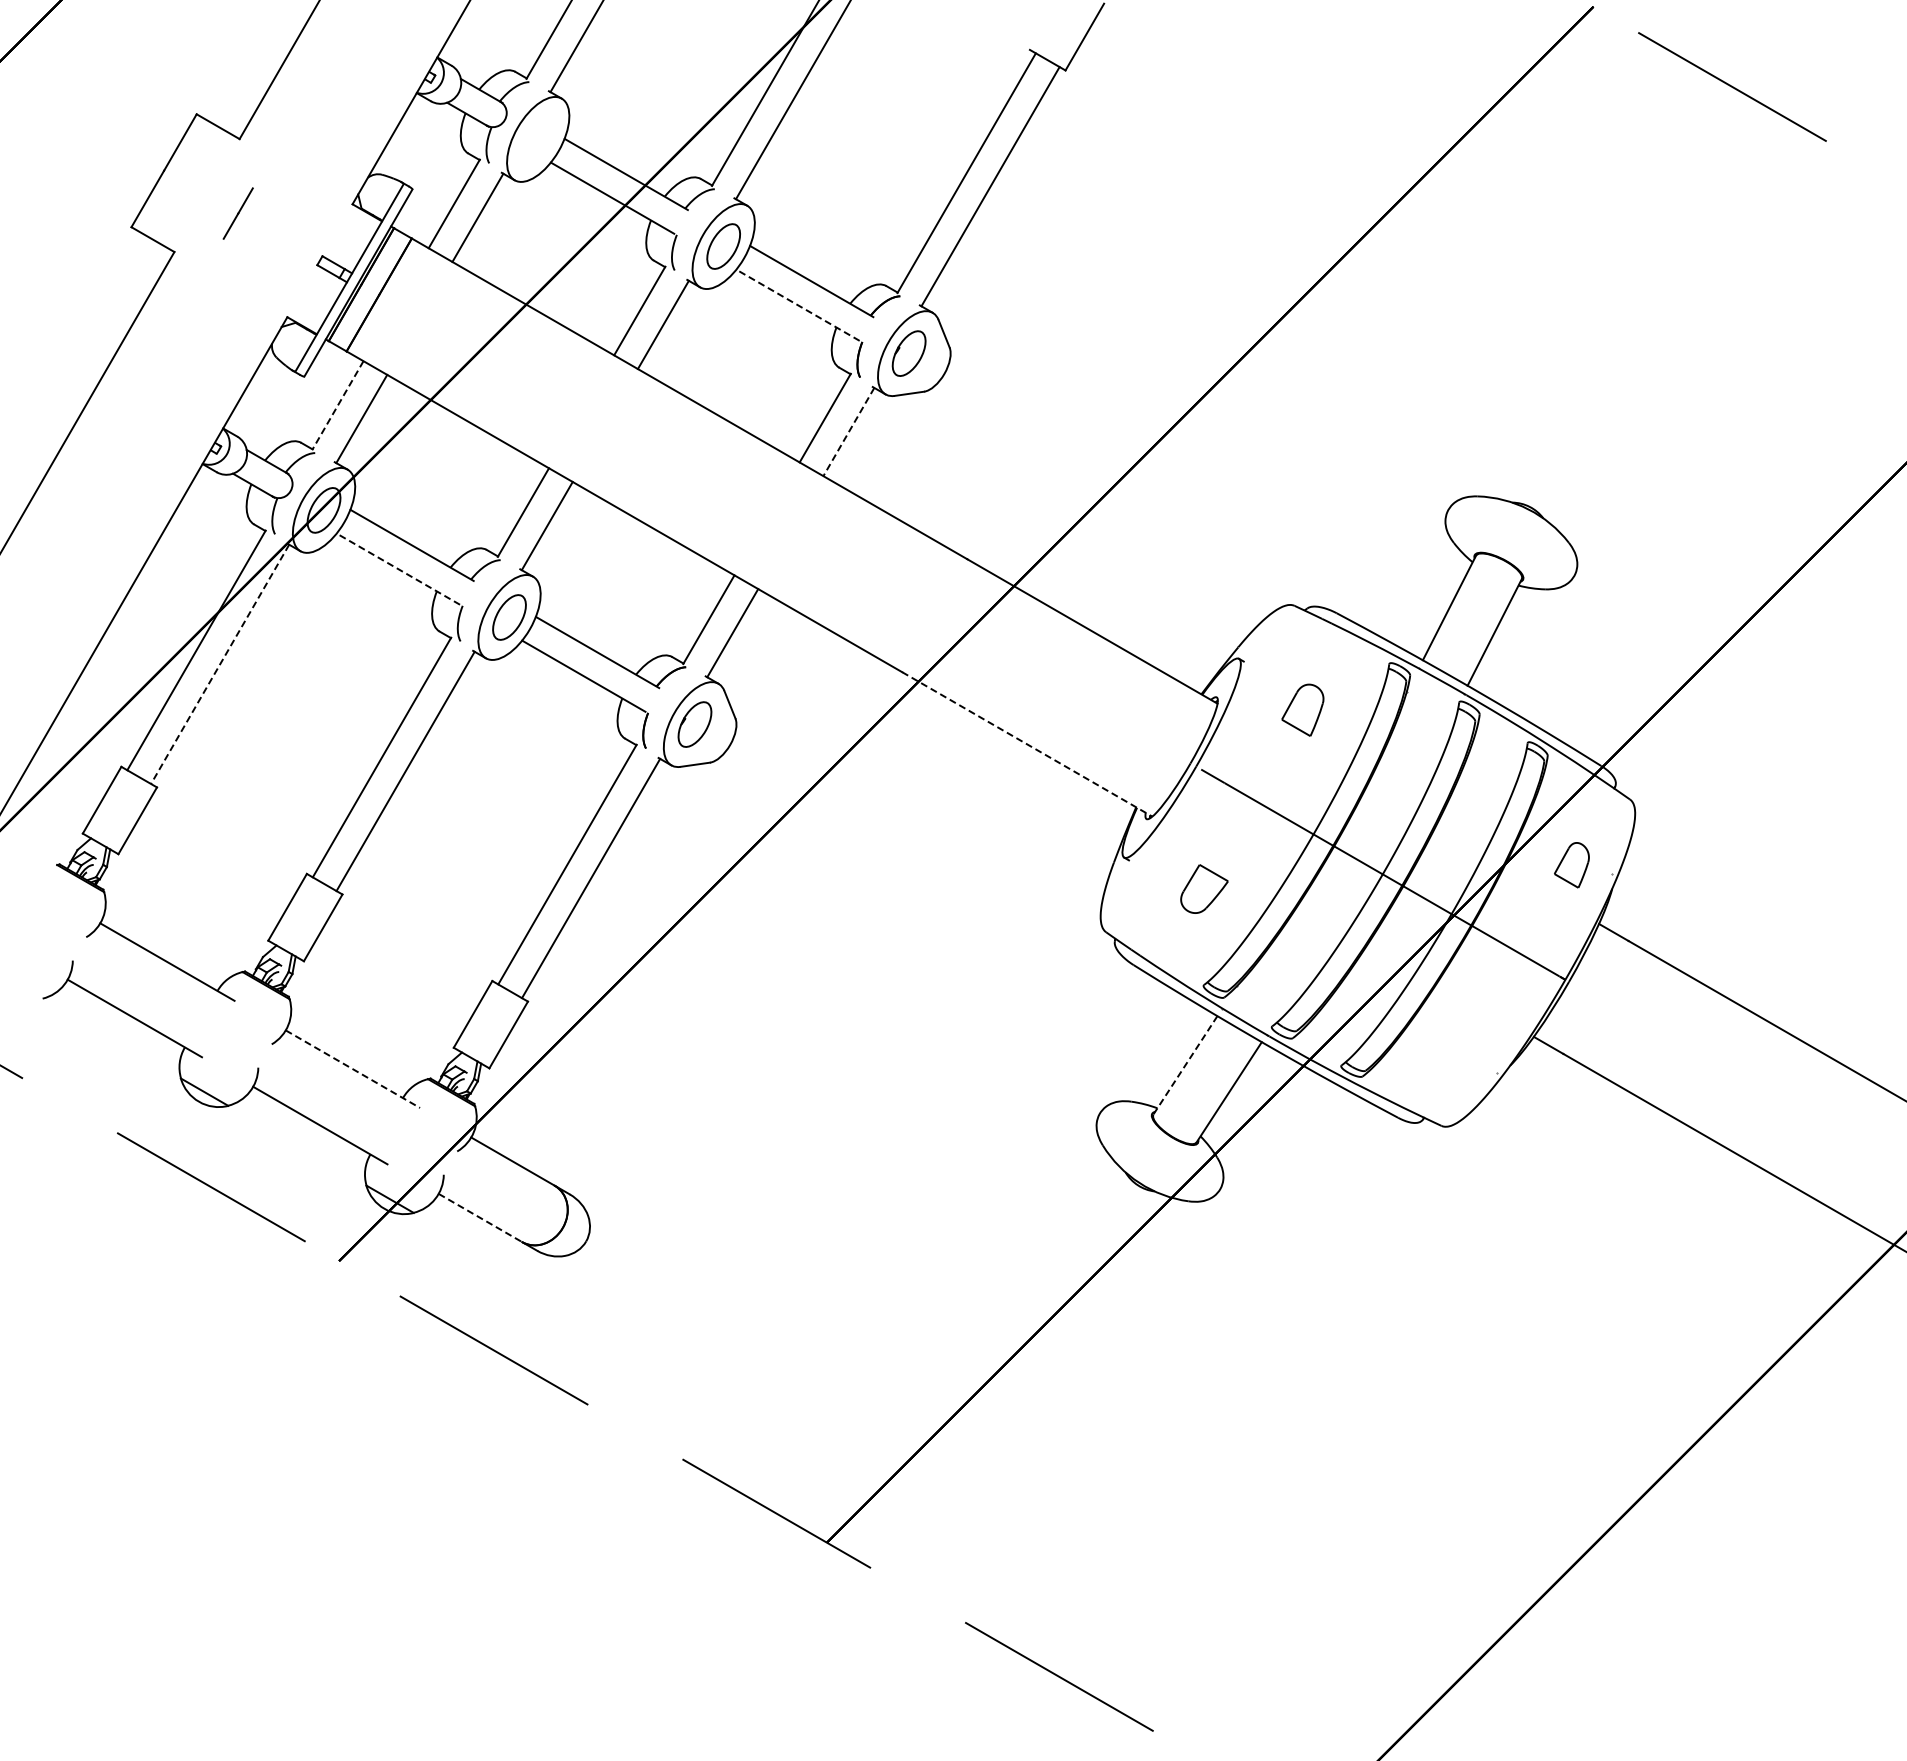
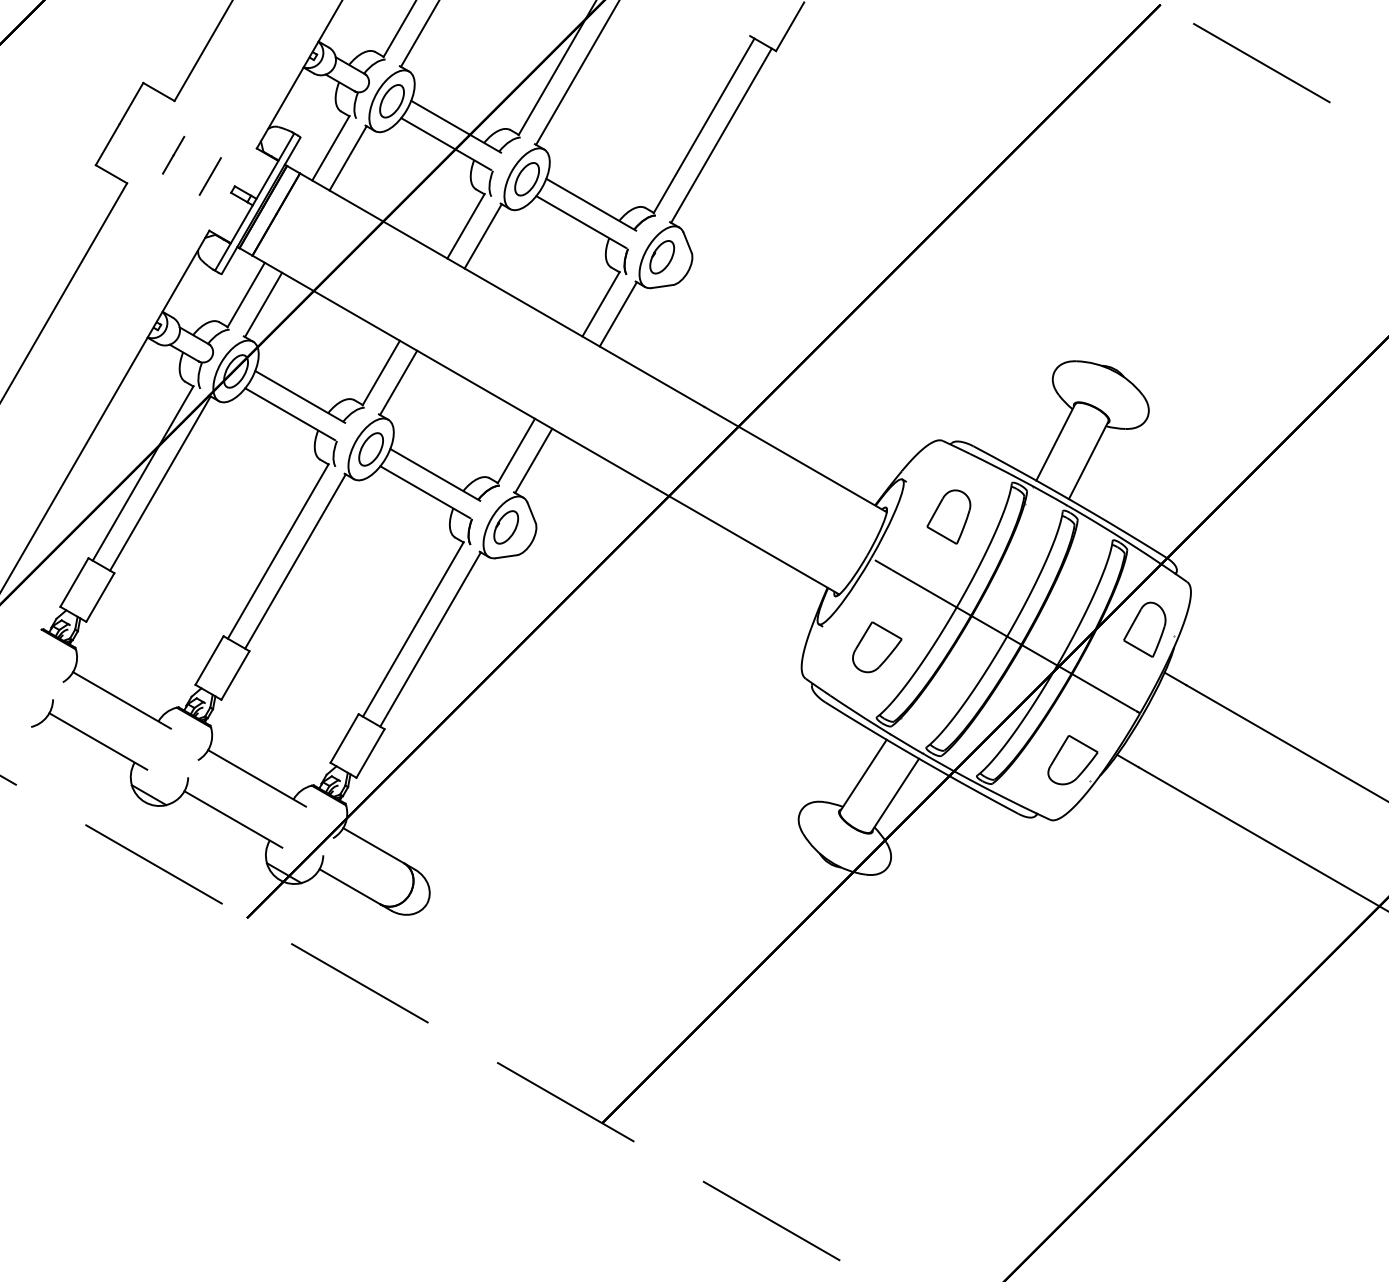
part: (537, 139) -> (391, 101), added
line: (288, 242) -> (210, 176), added
line: (797, 305) -> (580, 222), dashed -> solid
line: (337, 405) -> (245, 295), dashed -> solid
line: (848, 432) -> (618, 314), dashed -> solid
line: (397, 568) -> (289, 413), dashed -> solid
line: (219, 664) -> (159, 483), dashed -> solid
part: (1302, 709) -> (948, 516), size x1.43
line: (1027, 744) -> (748, 541), dashed -> solid
part: (1571, 865) -> (1144, 630), size x1.67
part: (1204, 888) -> (877, 646), size x1.43
part: (1472, 1043) -> (1072, 759), added
line: (1185, 1065) -> (863, 775), dashed -> solid
line: (352, 1069) -> (256, 778), dashed -> solid
line: (480, 1218) -> (350, 887), dashed -> solid

